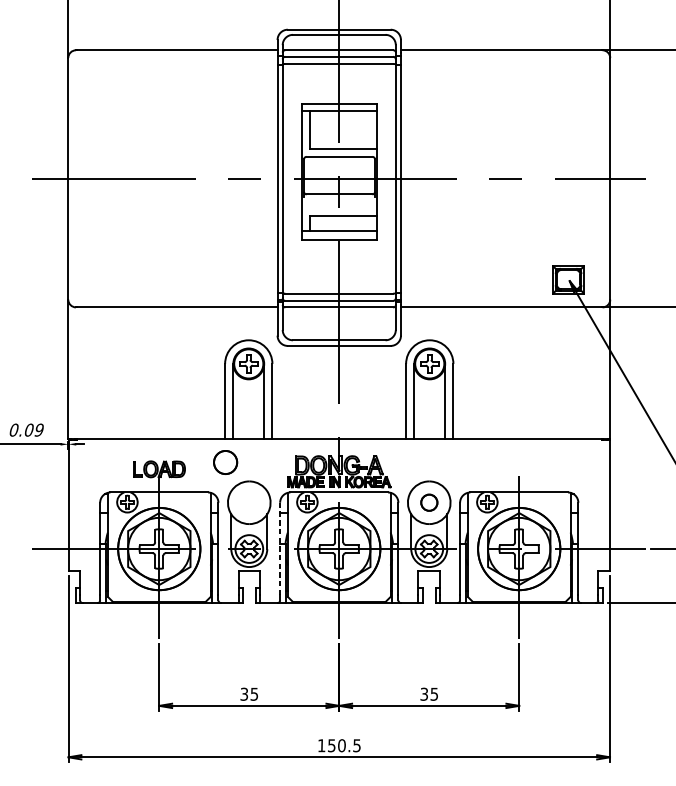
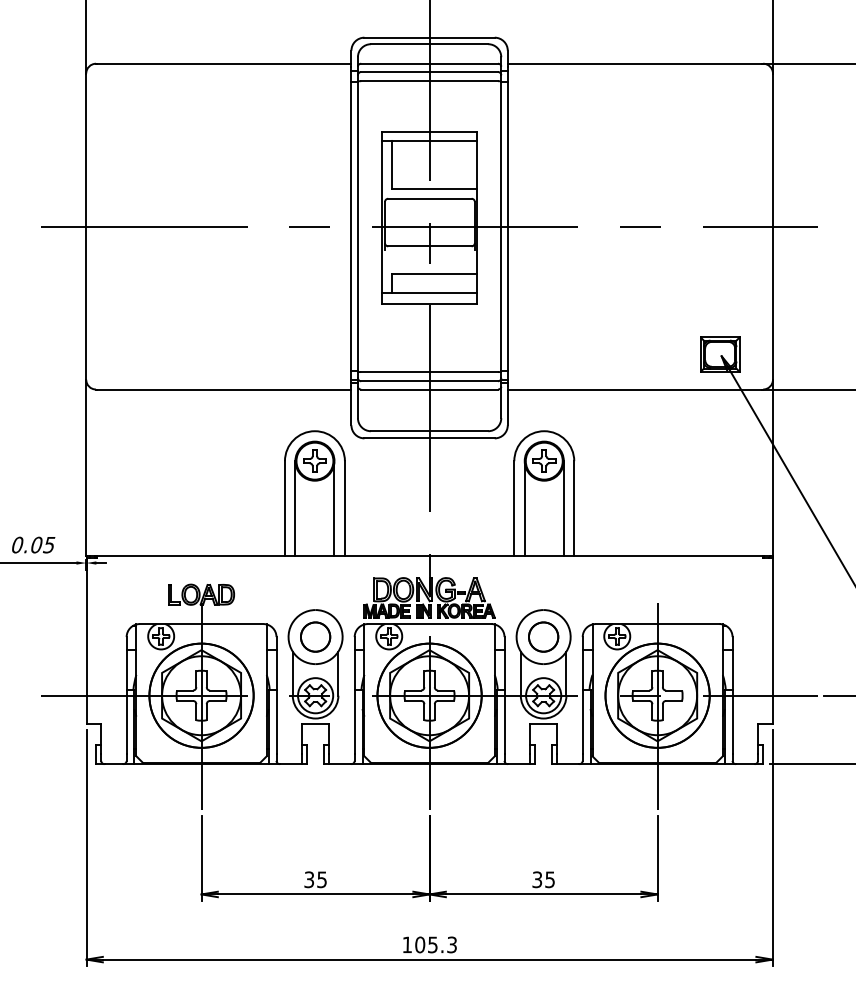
text: (38, 429) -> (48, 544), 0.09 -> 0.05
circle: (225, 462) -> (315, 636), moved
circle: (429, 502) -> (543, 636), size x1.43
line: (279, 548) -> (354, 695), dashed -> solid
text: (343, 745) -> (435, 944), 150.5 -> 105.3

